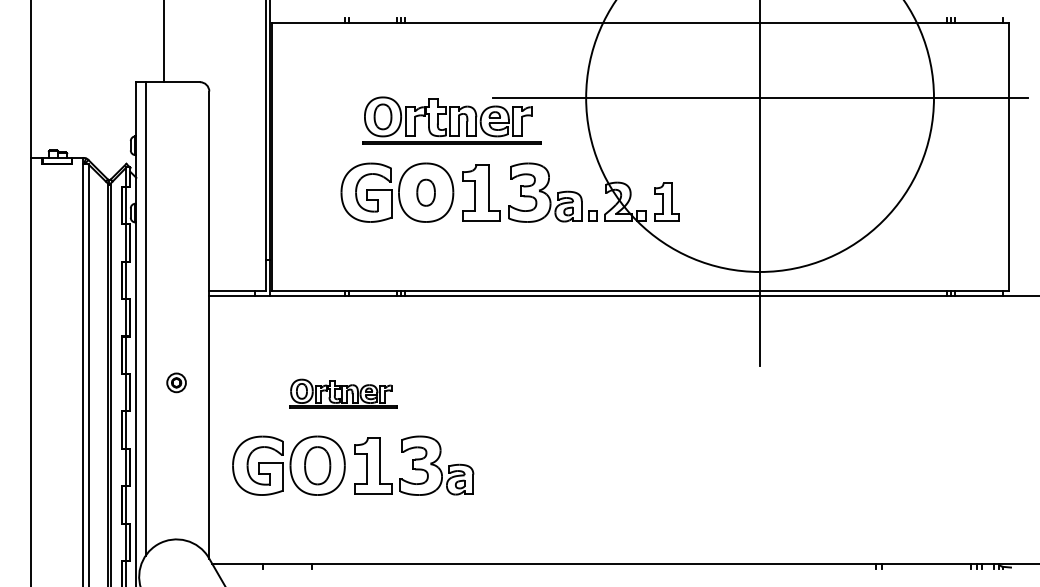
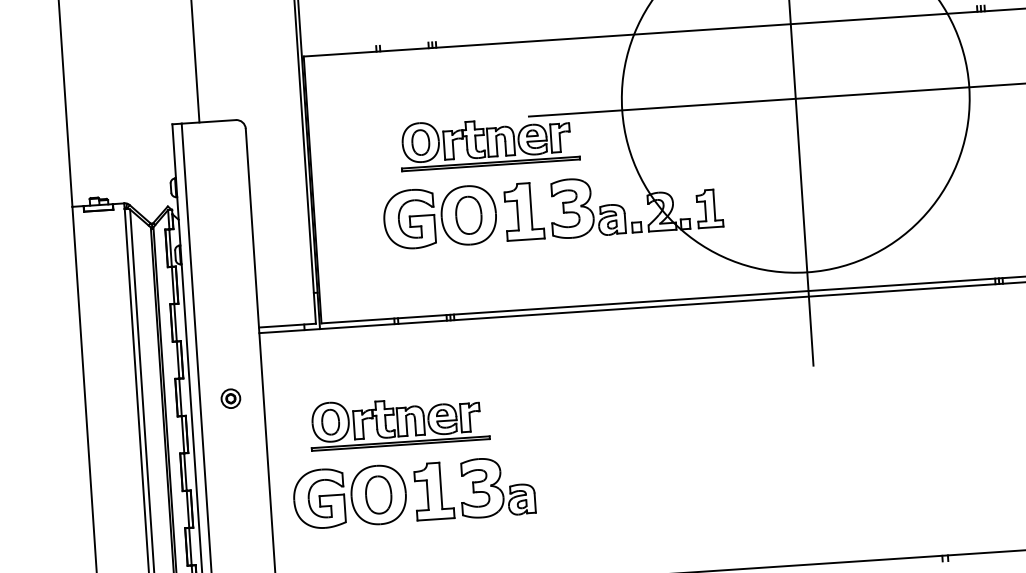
part: (425, 192) -> (468, 215), size x1.43
part: (176, 382) -> (230, 398), moved
part: (342, 393) -> (398, 421), size x1.67

